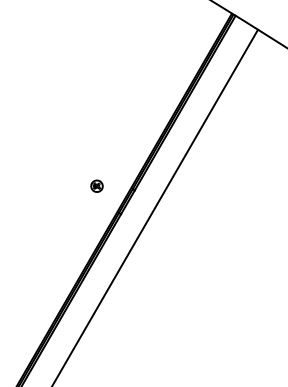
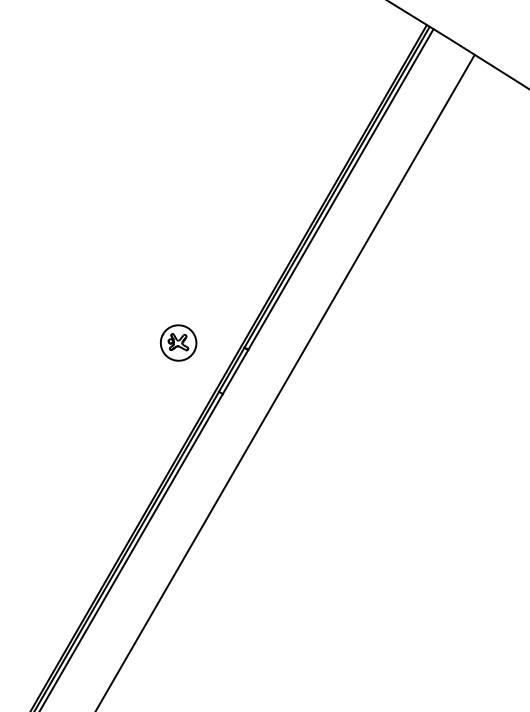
part: (96, 185) -> (177, 341), size x1.67

